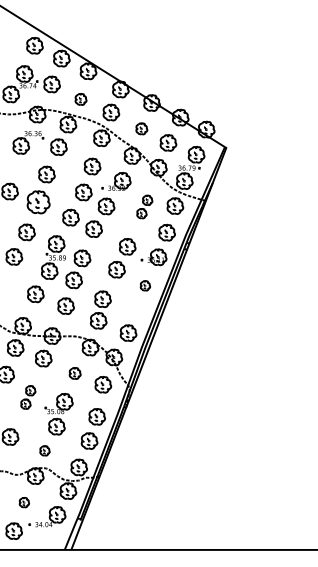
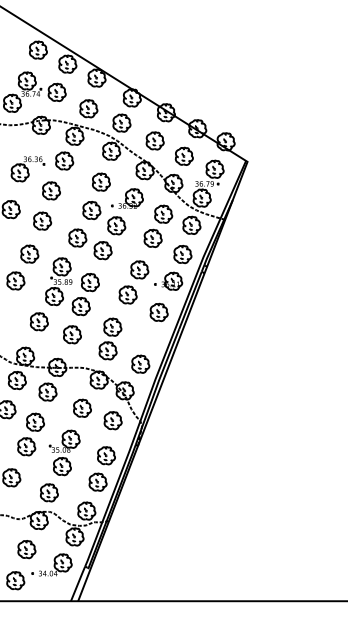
part: (80, 99) -> (88, 108), size x1.43
part: (141, 128) -> (154, 140), size x1.43
part: (28, 142) -> (28, 169), moved
part: (38, 201) -> (42, 220), size x0.71
part: (144, 206) -> (158, 225), size x1.67
part: (145, 285) -> (159, 312), size x1.67
part: (74, 373) -> (81, 408), size x1.43
part: (28, 397) -> (31, 434), size x1.67
part: (44, 450) -> (48, 492), size x1.67
part: (24, 502) -> (26, 549), size x1.67

